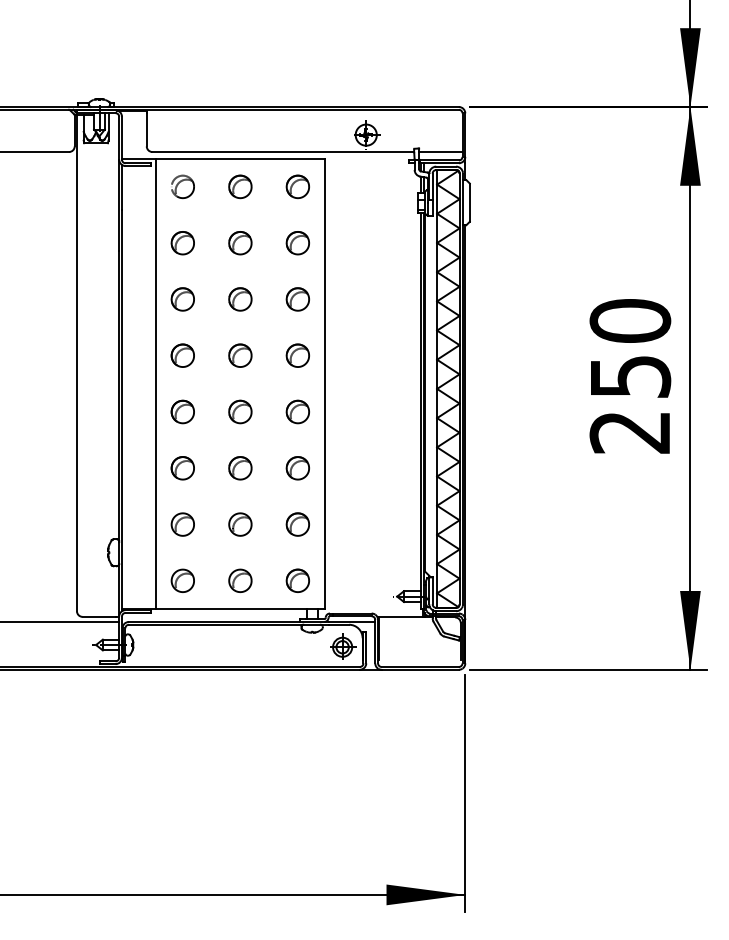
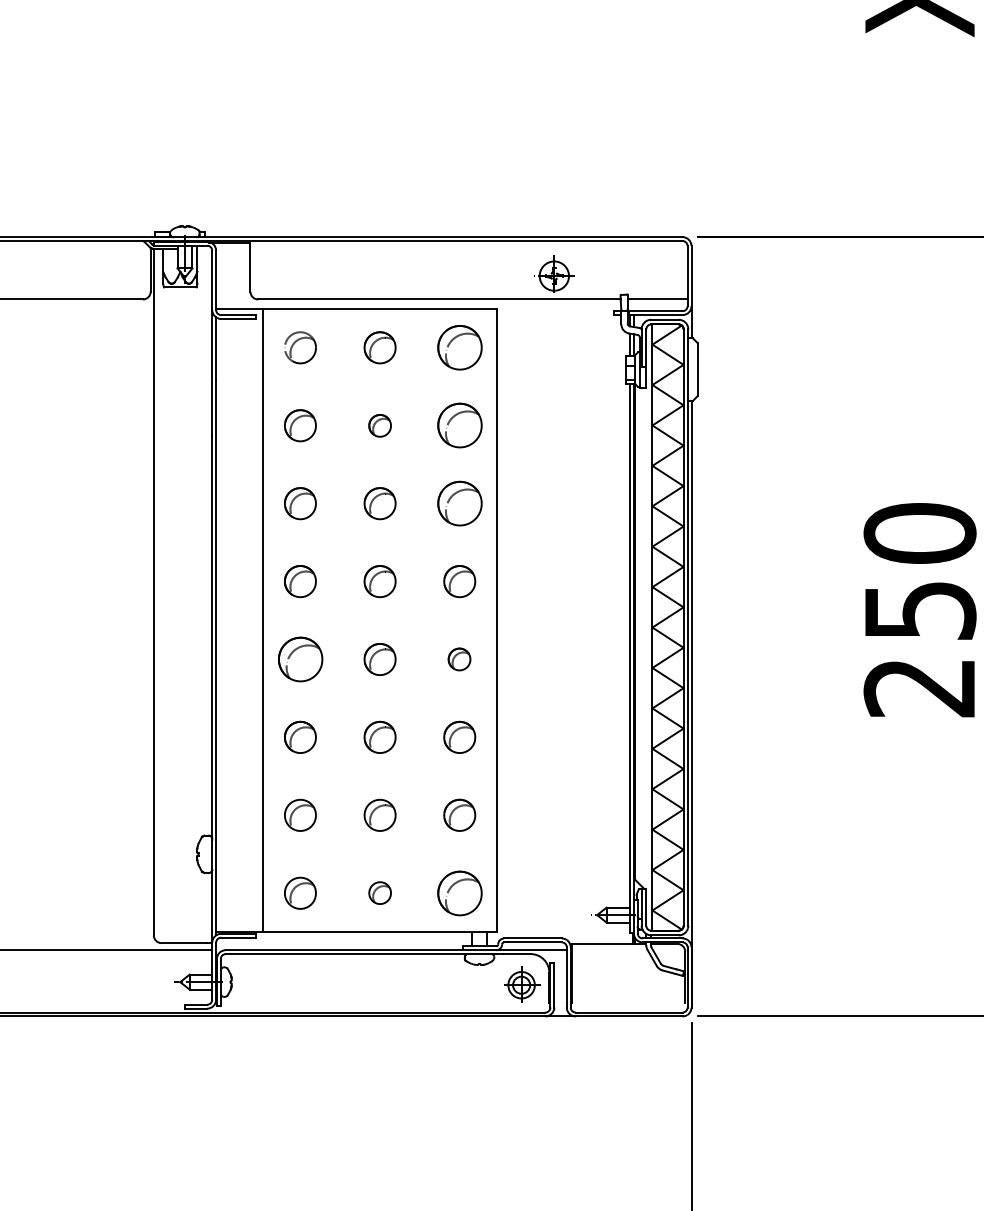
part: (297, 186) -> (459, 347), size x1.4
part: (240, 243) -> (380, 426), size x0.7
part: (297, 243) -> (459, 426), size x1.4
part: (297, 299) -> (459, 503), size x1.4
part: (182, 411) -> (299, 658), size x1.4
part: (297, 411) -> (459, 658), size x0.7
part: (240, 580) -> (380, 892), size x0.7
part: (297, 580) -> (459, 892), size x1.4

